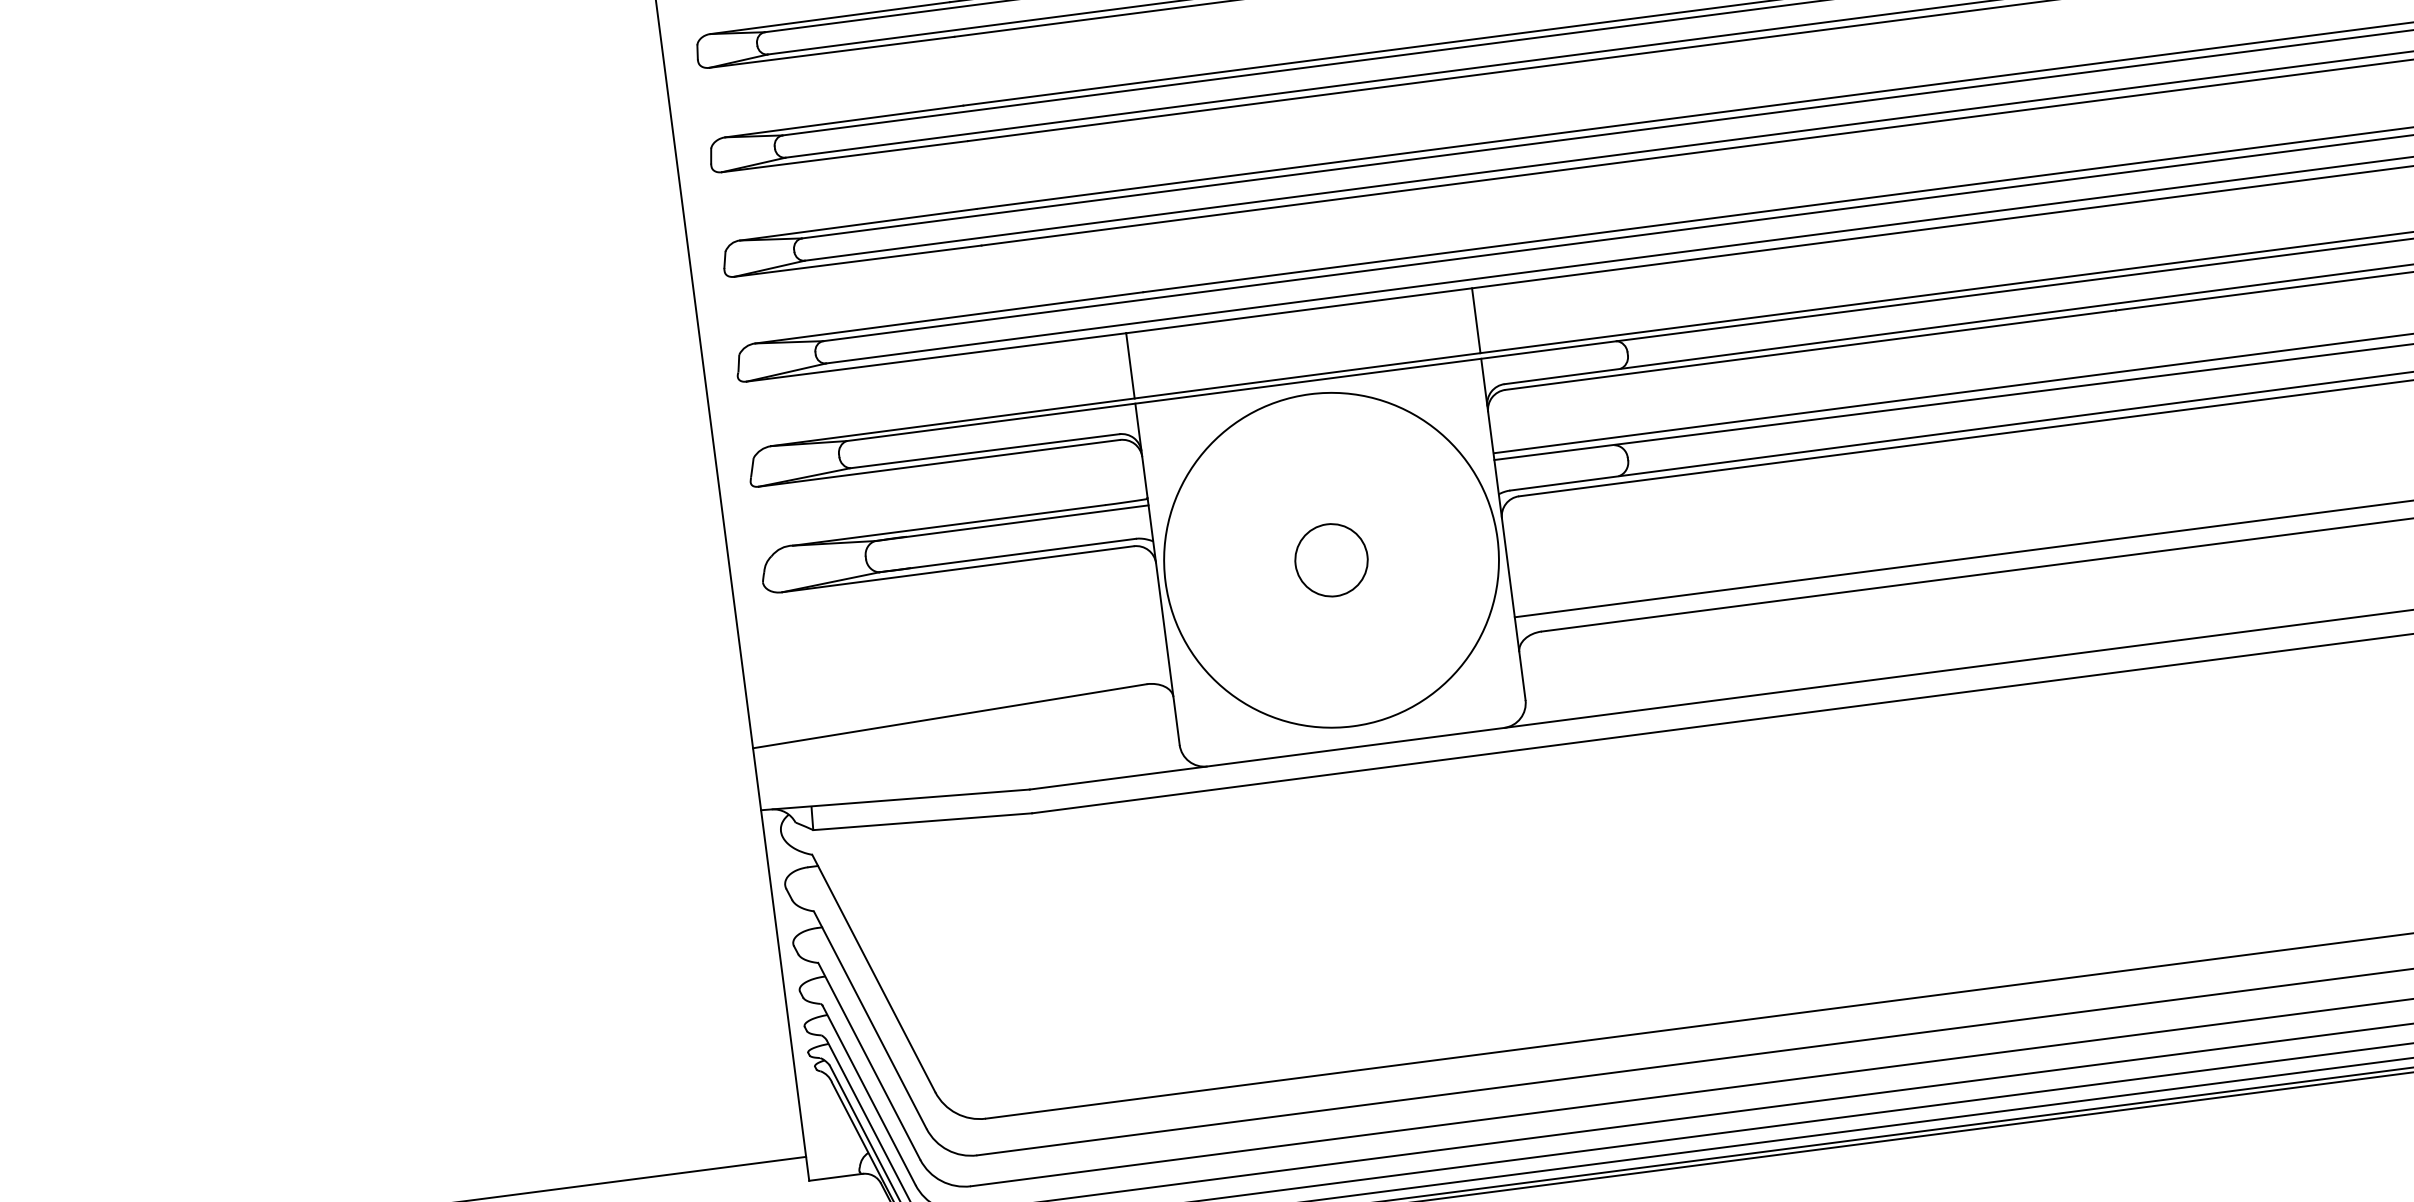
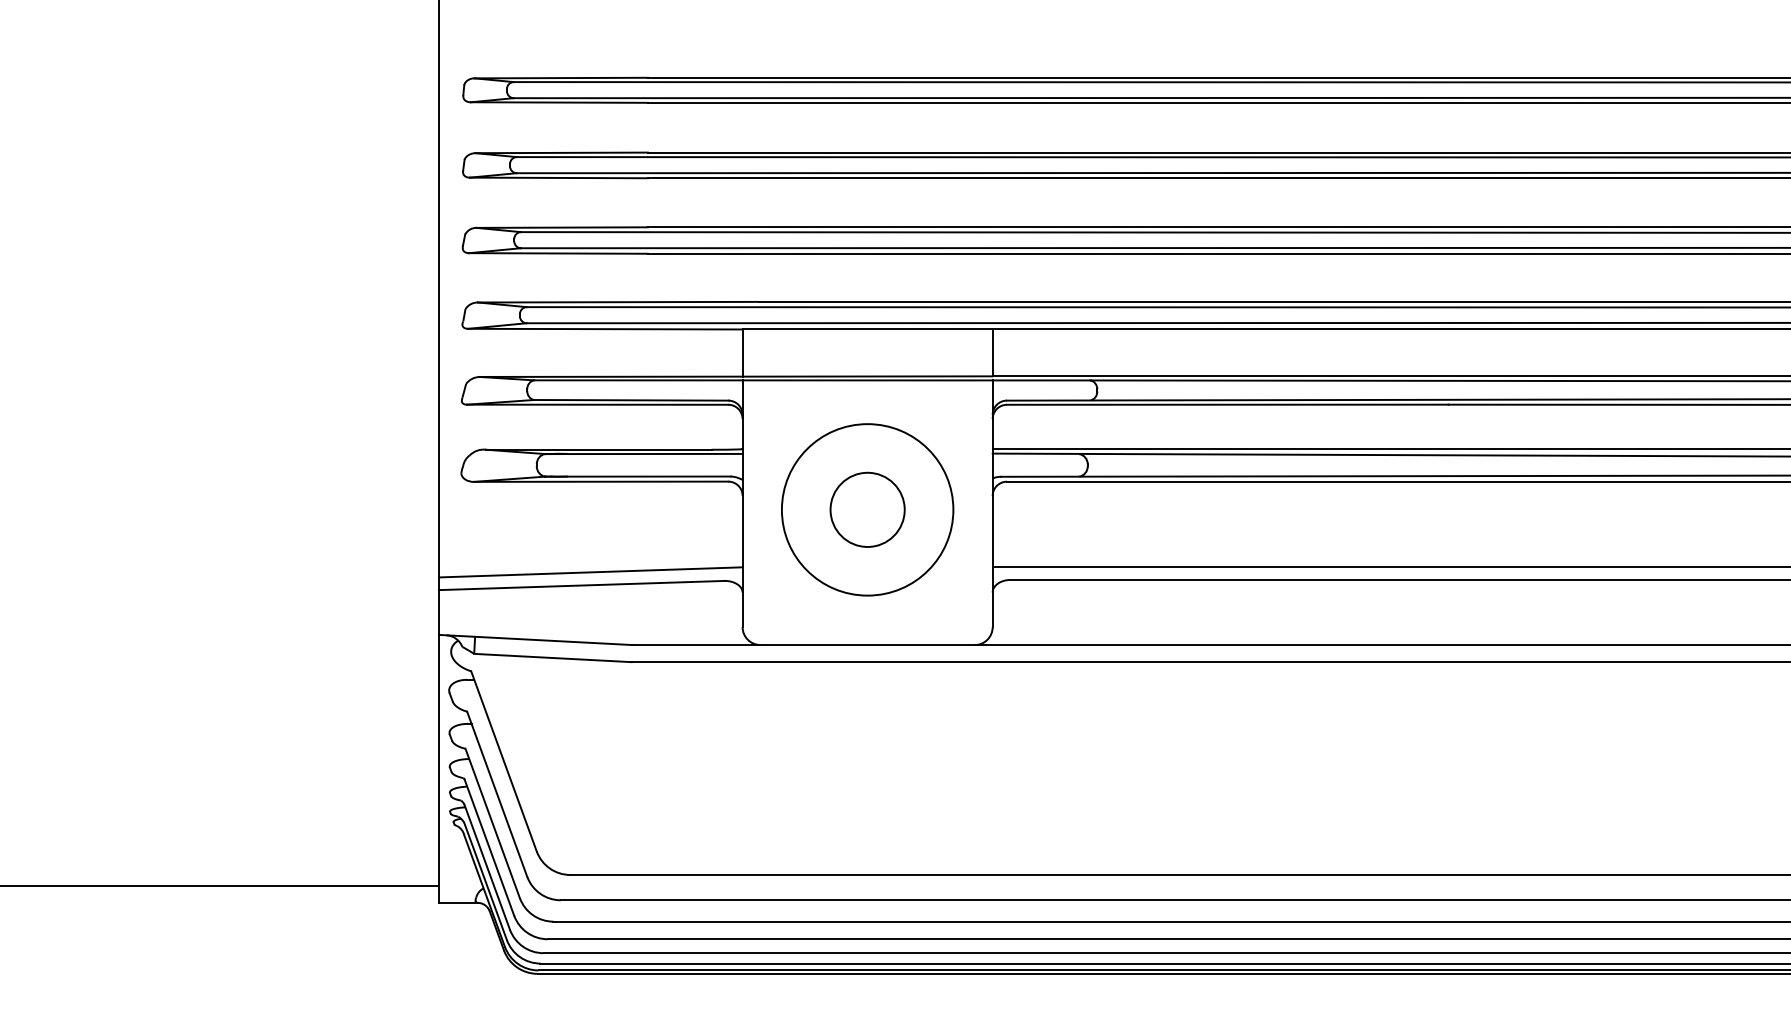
circle: (1331, 559) -> (867, 509), size x0.71
circle: (1331, 559) -> (867, 509), size x1.43
line: (959, 696) -> (590, 572), added

